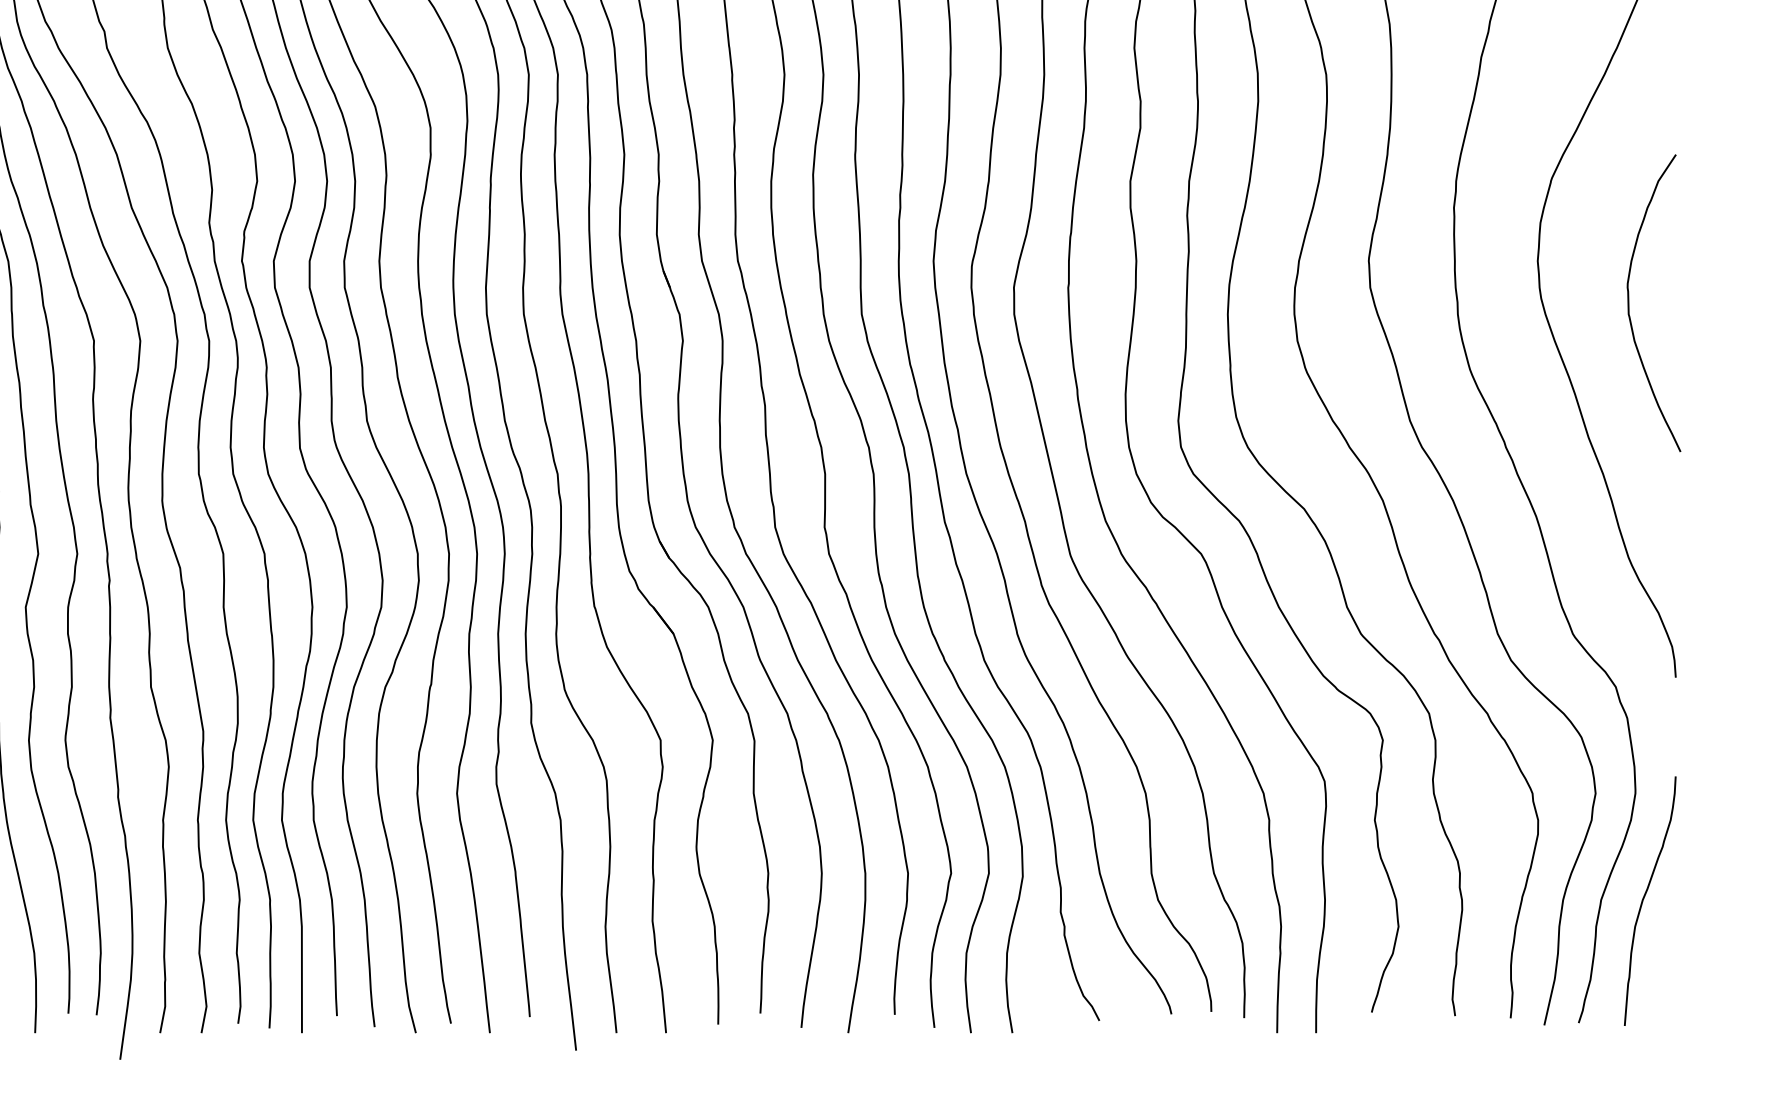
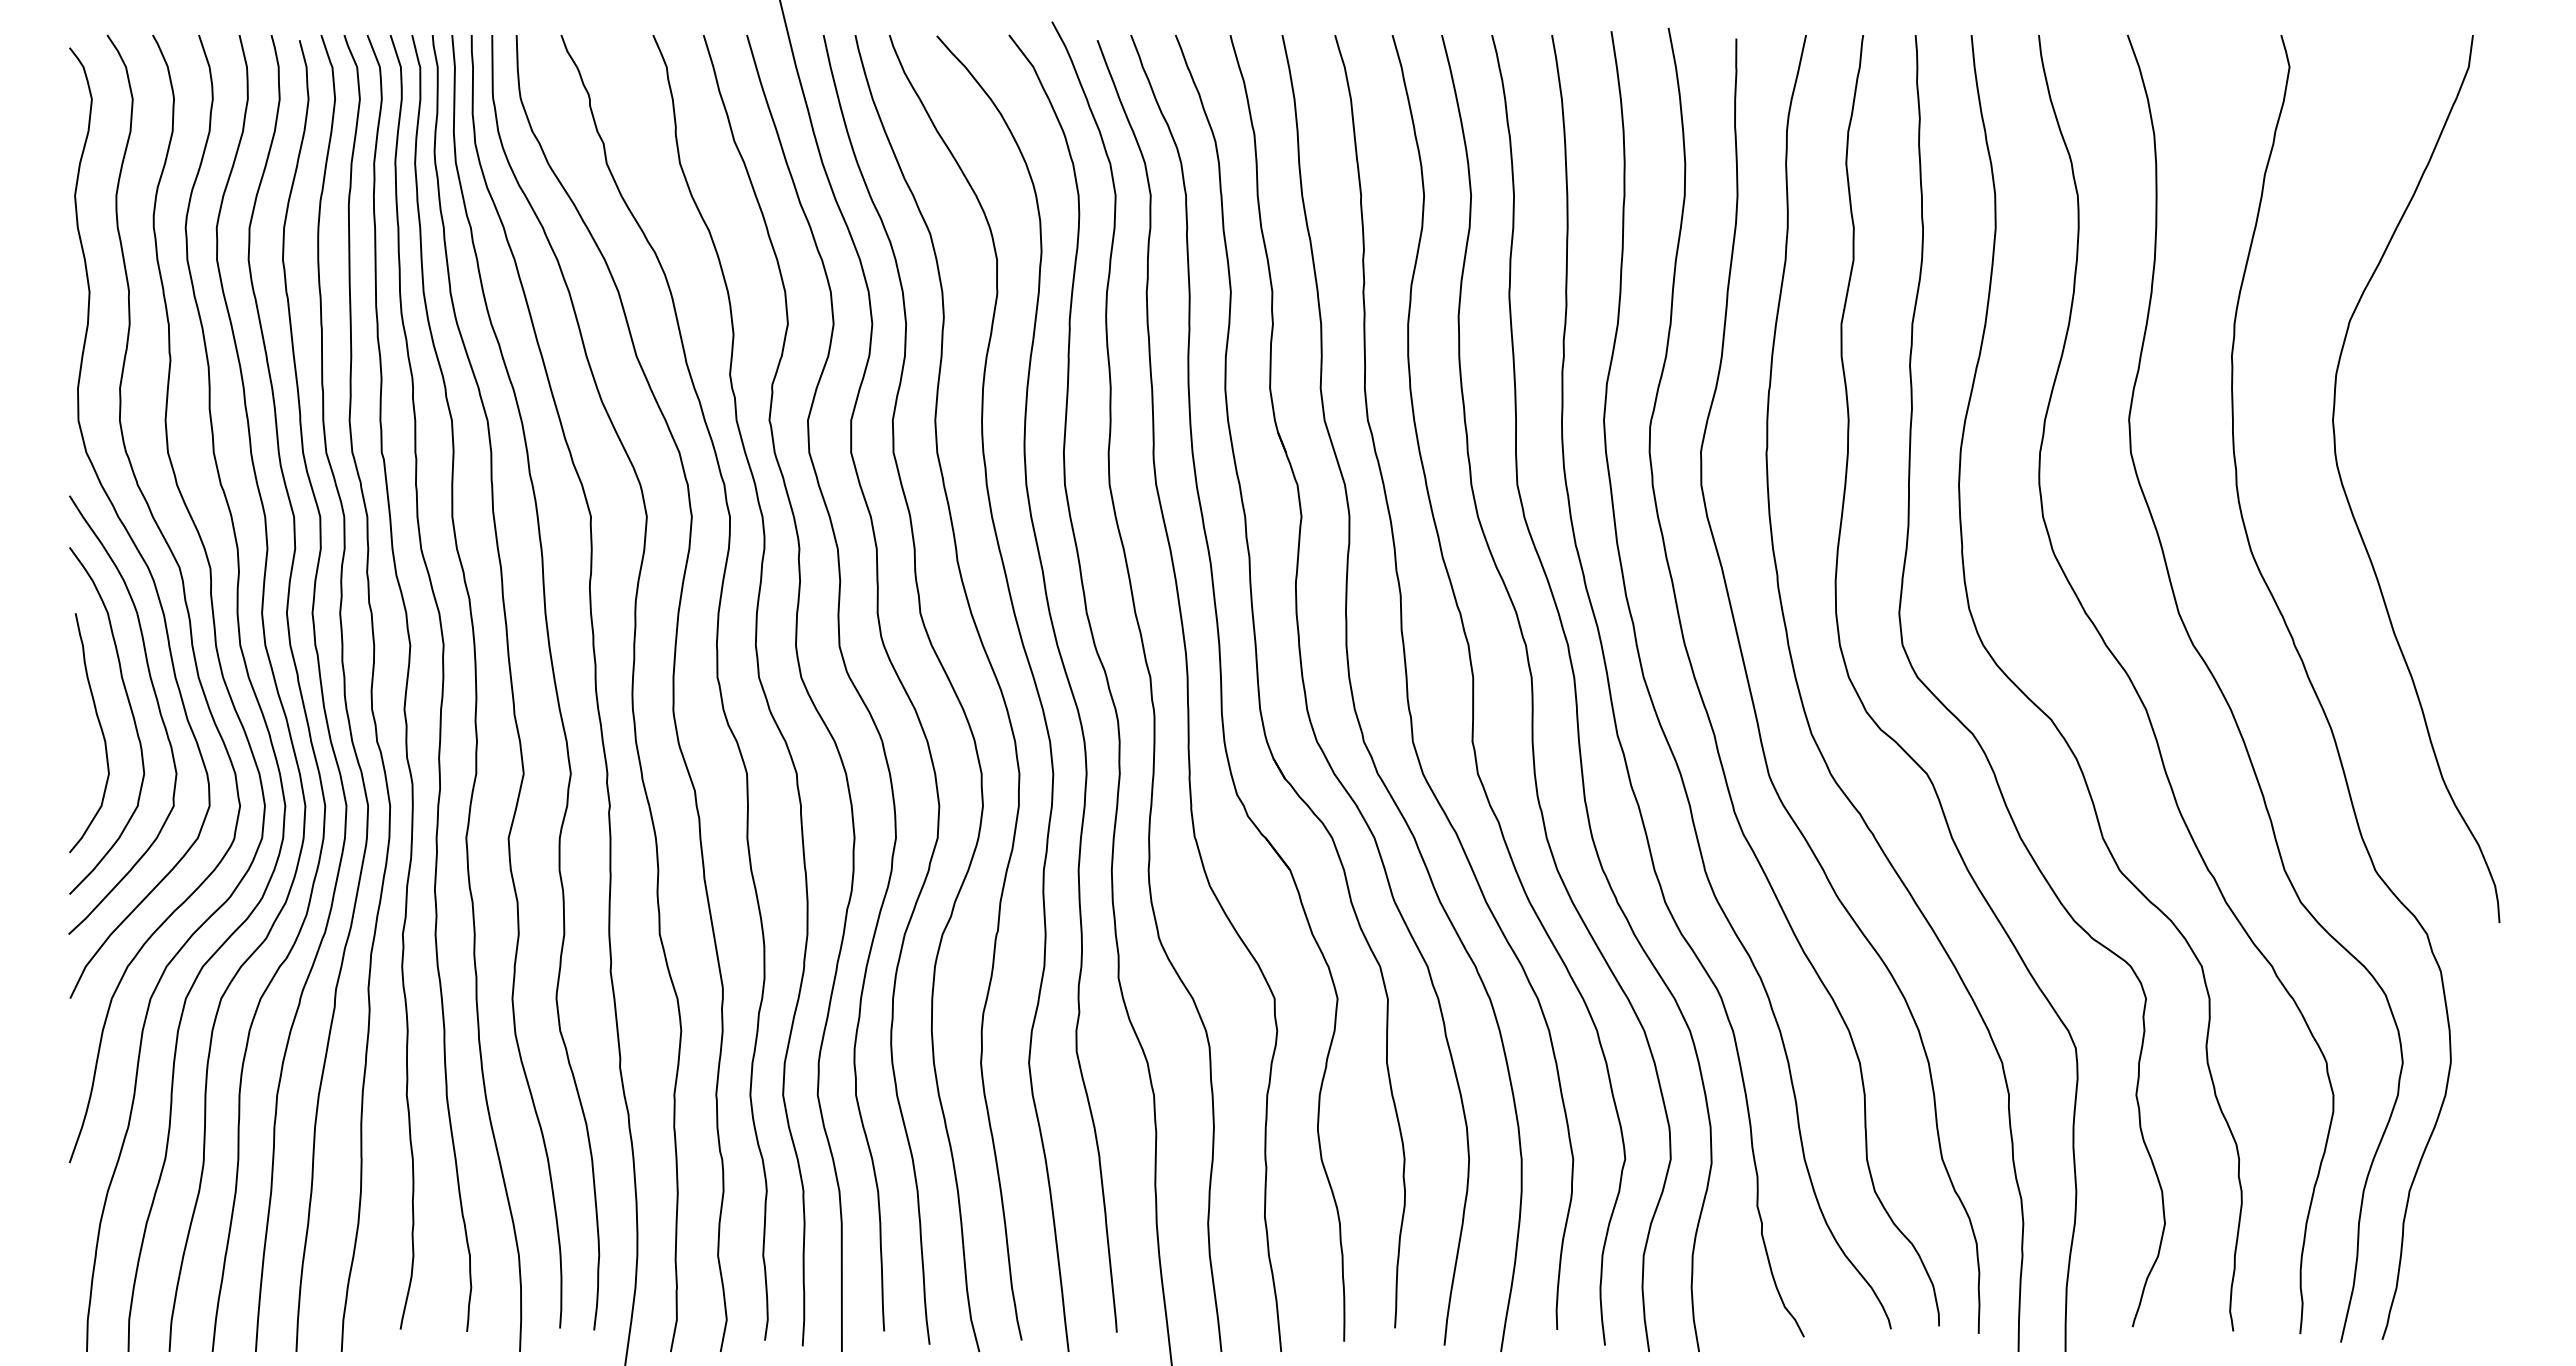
curve: (1629, 302) -> (2443, 470), removed
curve: (1644, 899) -> (2461, 1190), removed

